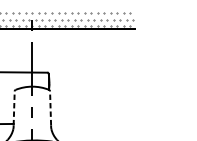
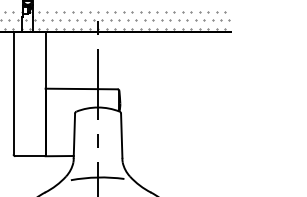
line: (14, 108) -> (74, 135), dashed -> solid
line: (50, 108) -> (121, 135), dashed -> solid

